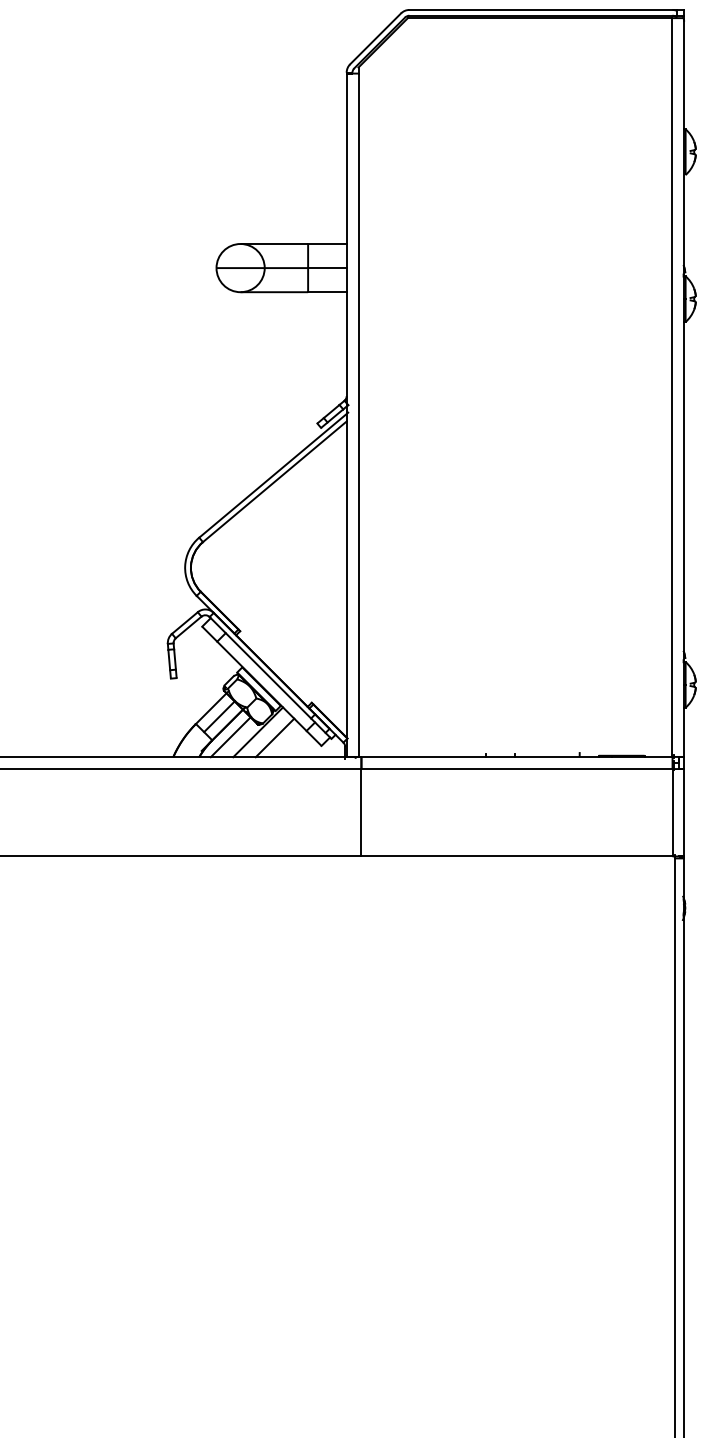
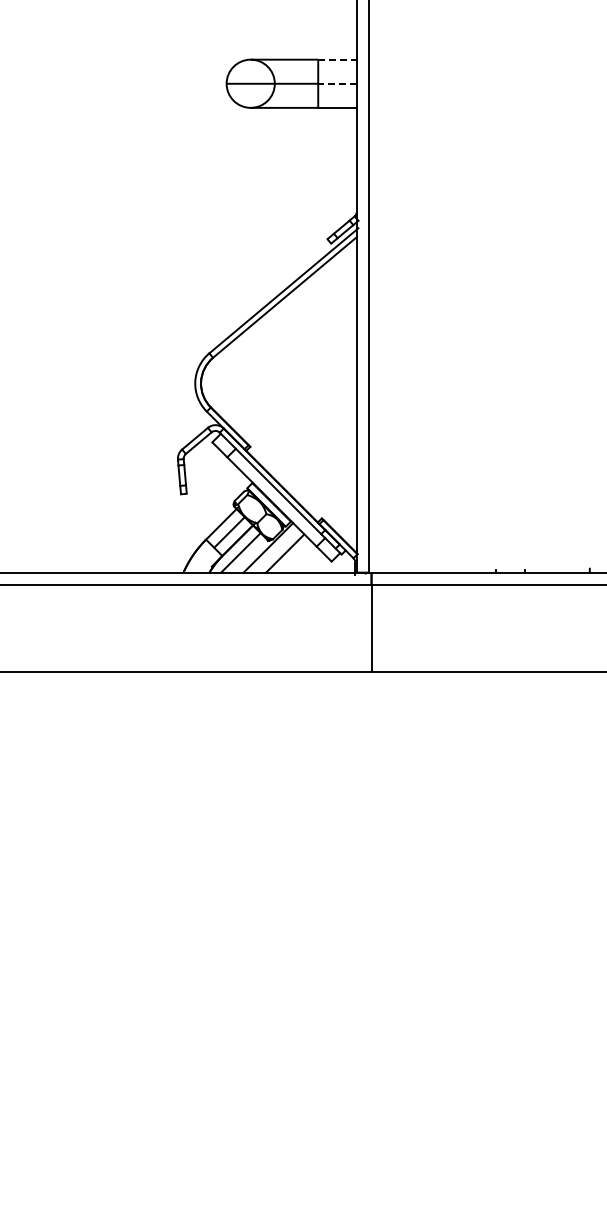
line: (327, 244) -> (337, 60), solid -> dashed
line: (326, 268) -> (336, 84), solid -> dashed

